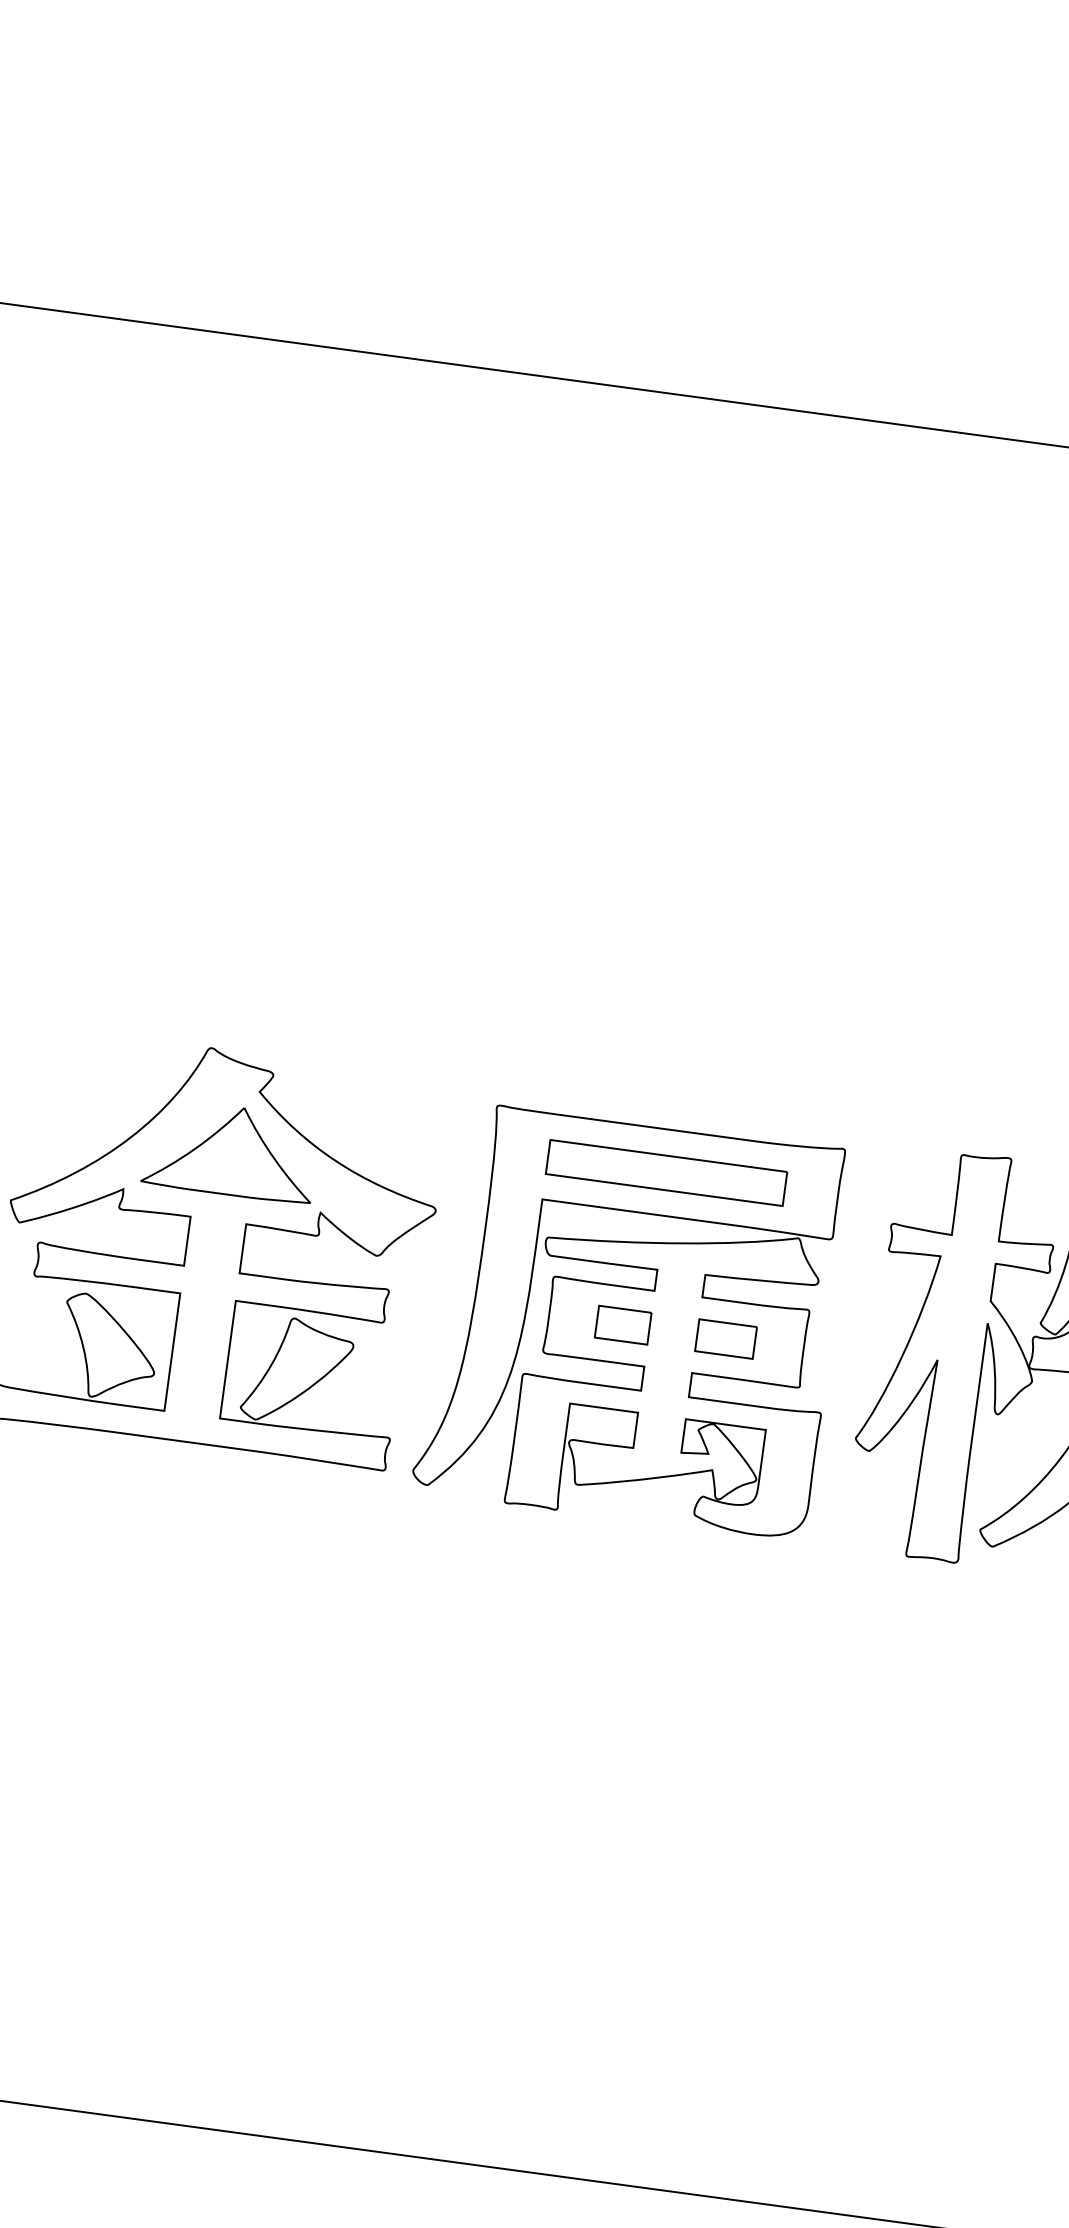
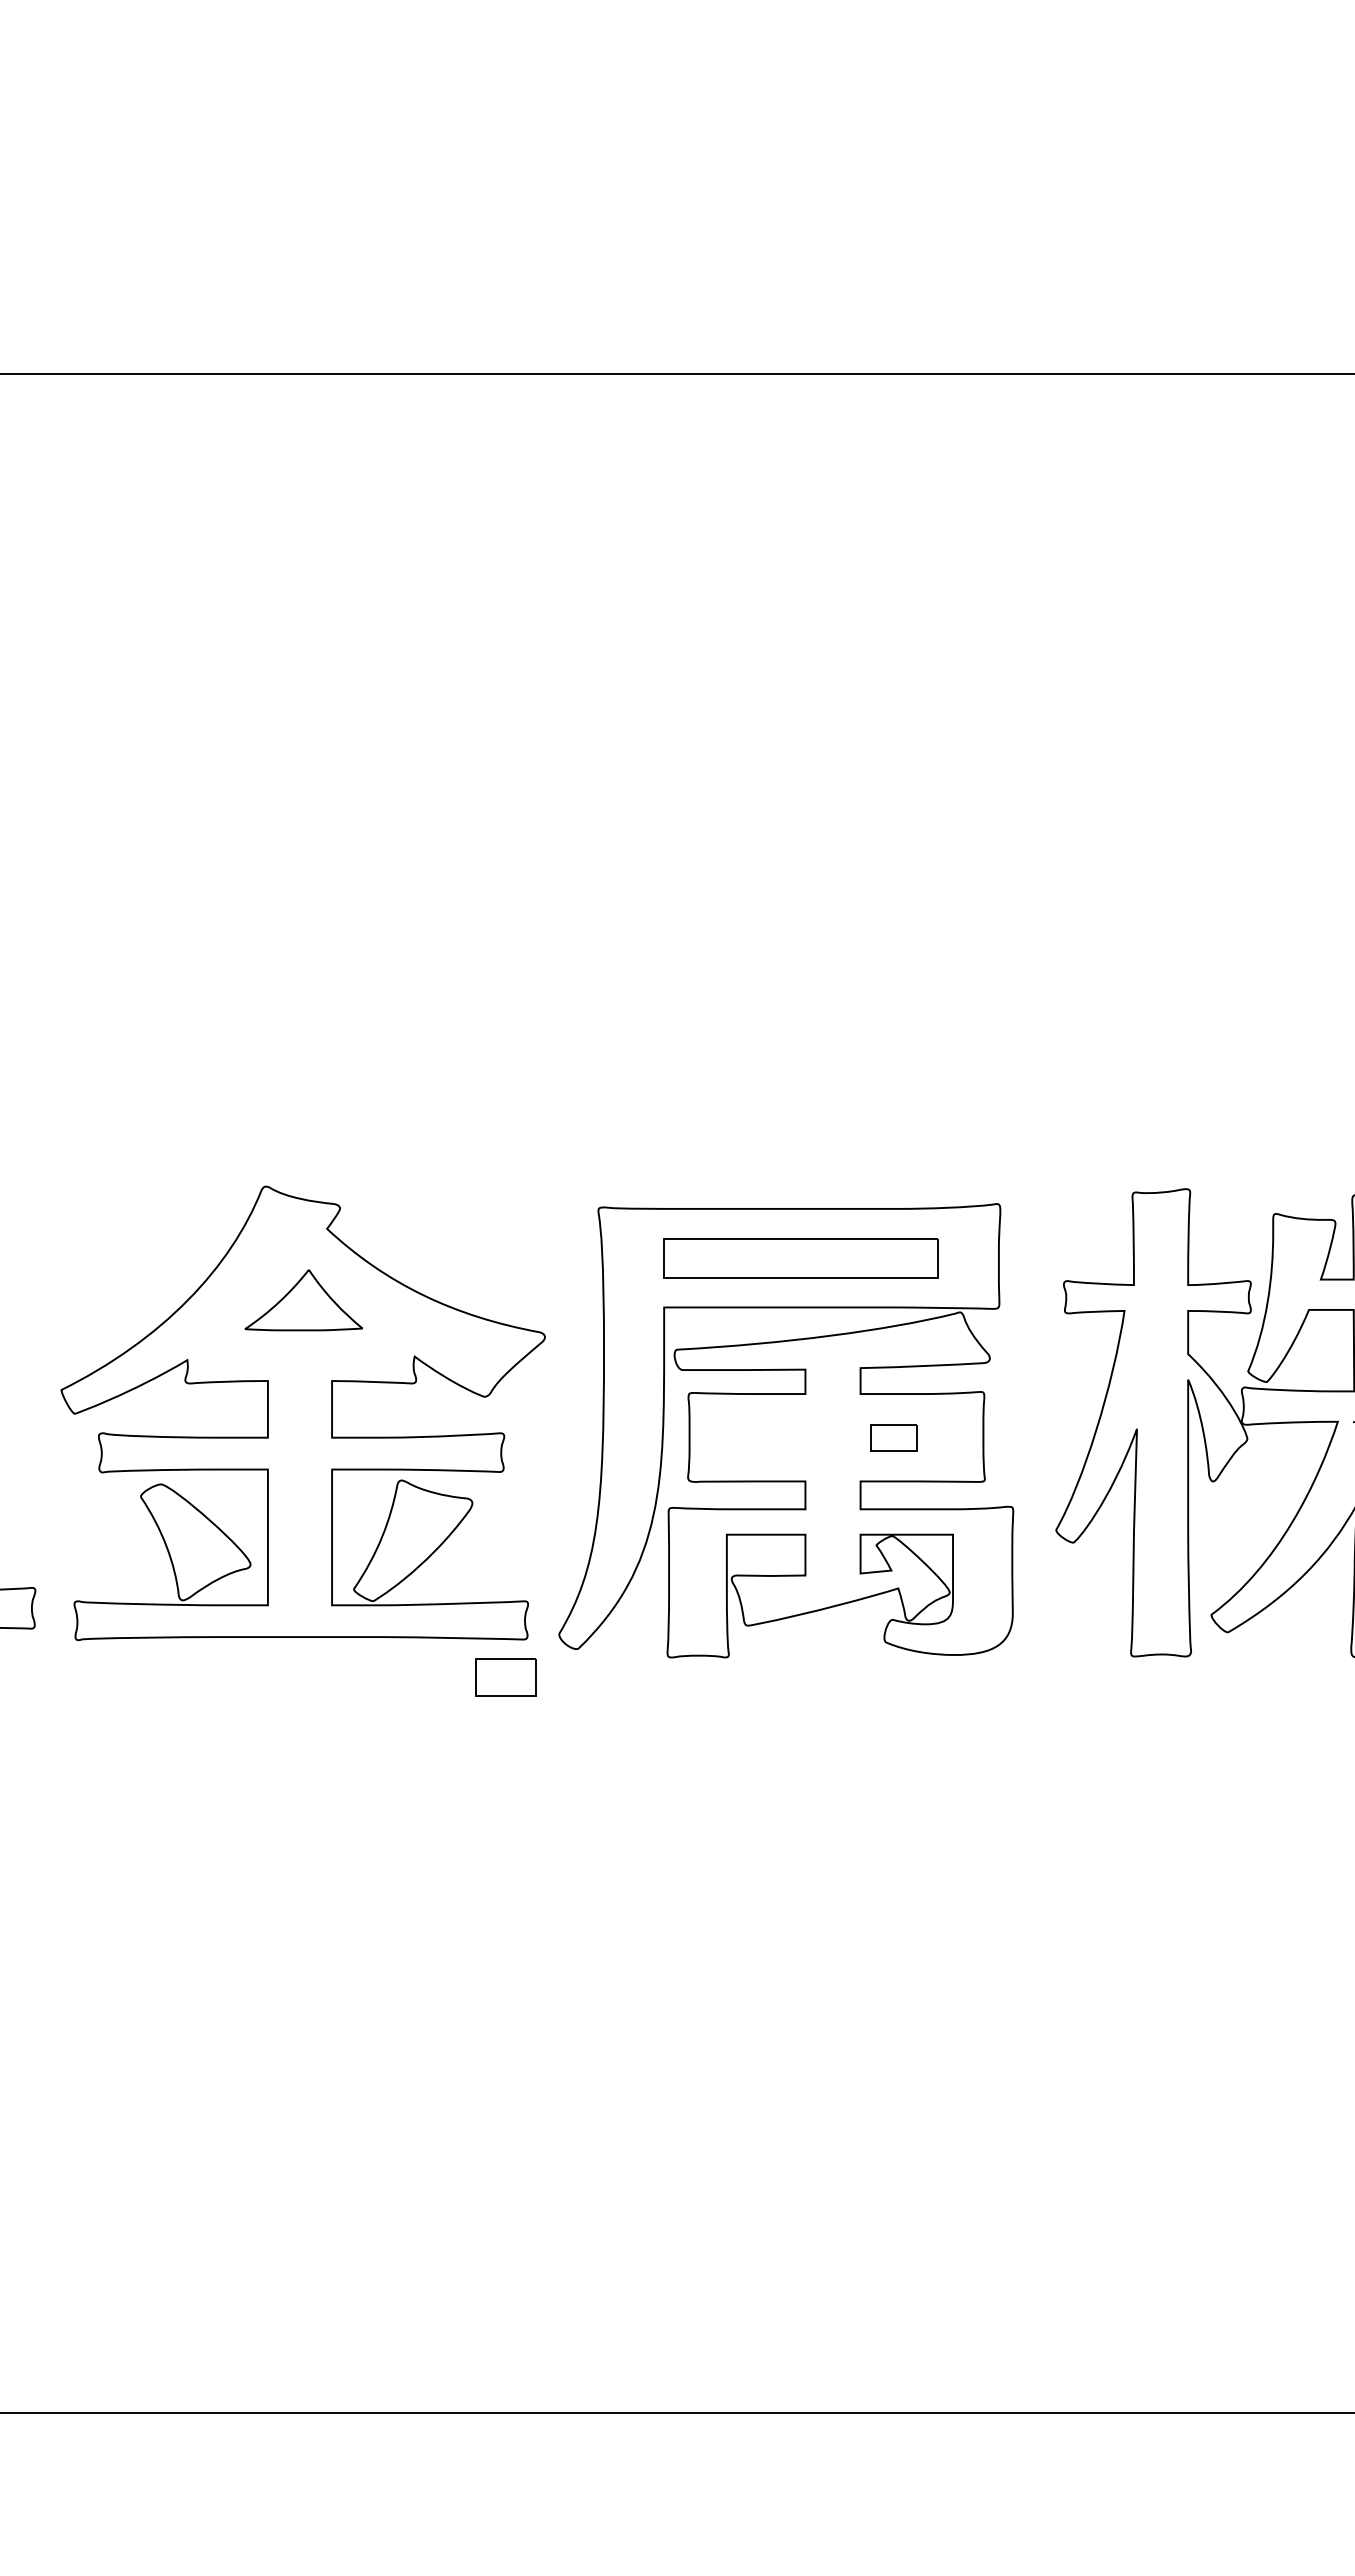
part: (230, 1151) -> (303, 1300), size x0.6
part: (622, 1324) -> (505, 1677), moved
part: (725, 1338) -> (893, 1437), size x0.7

